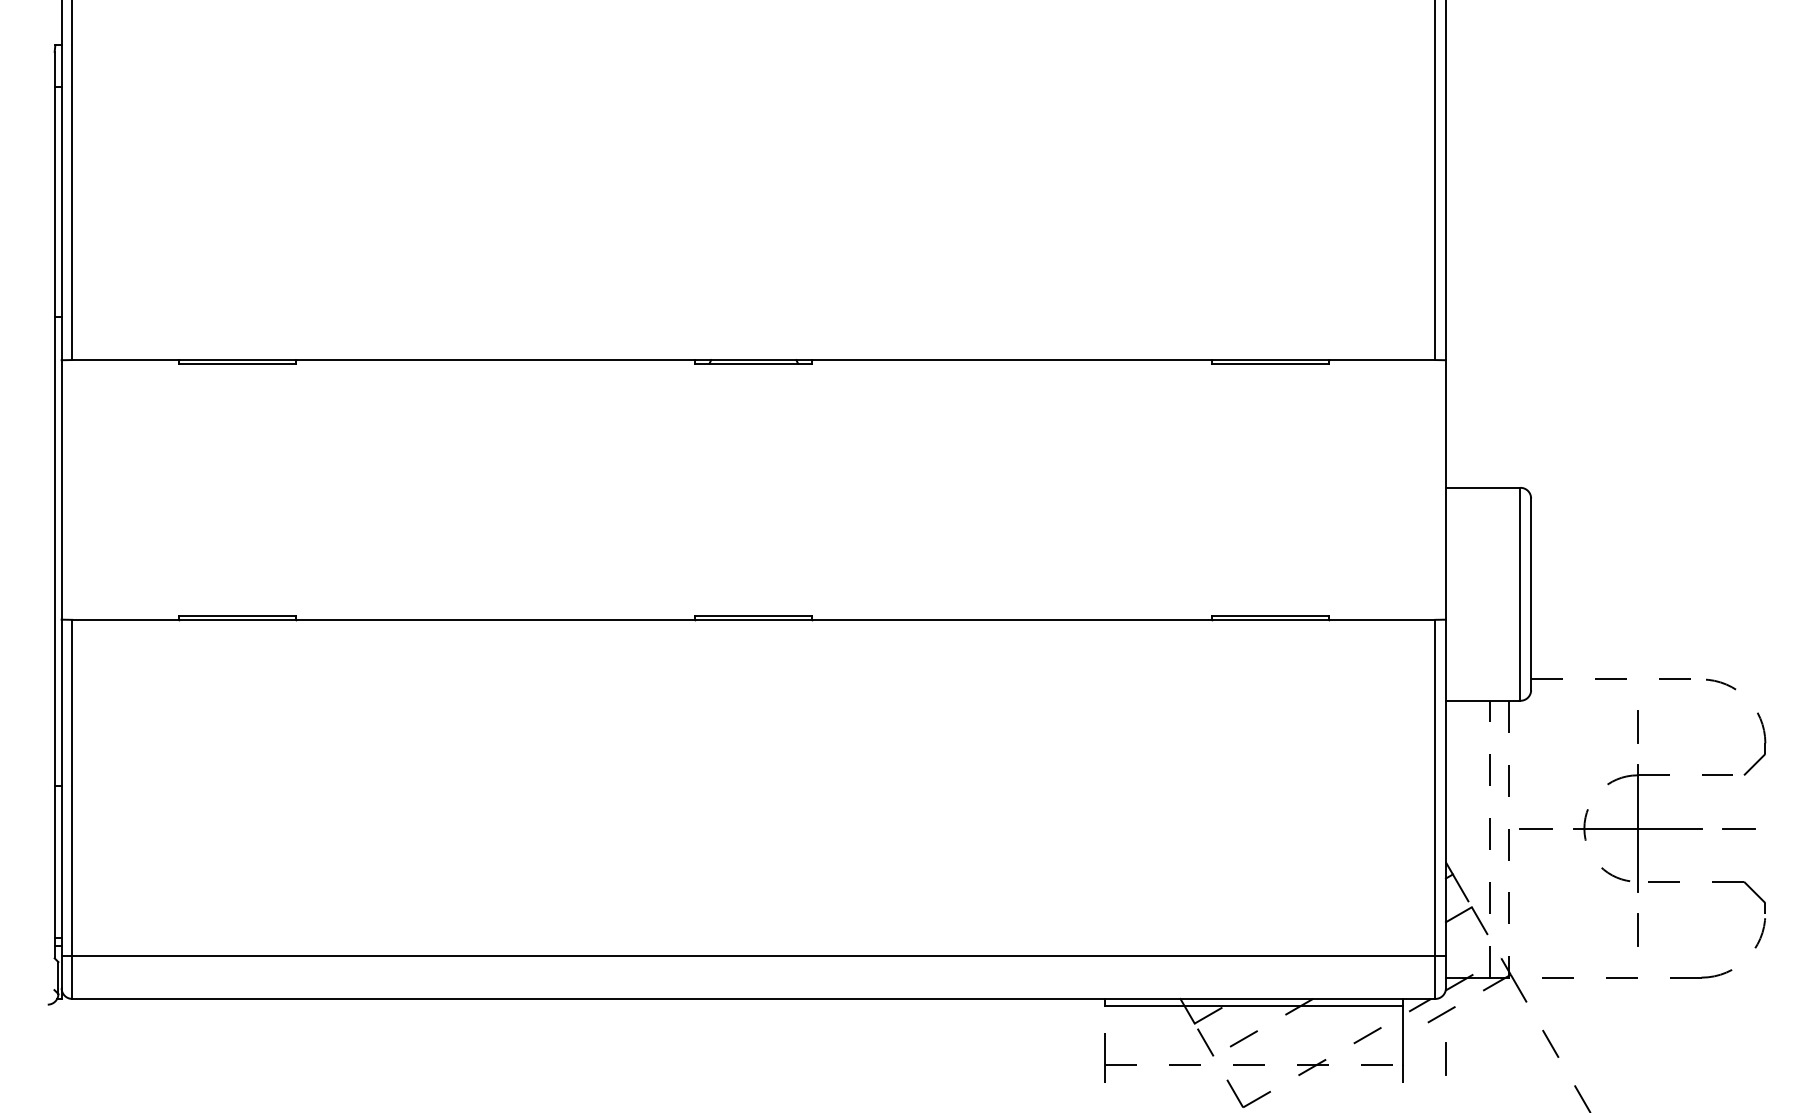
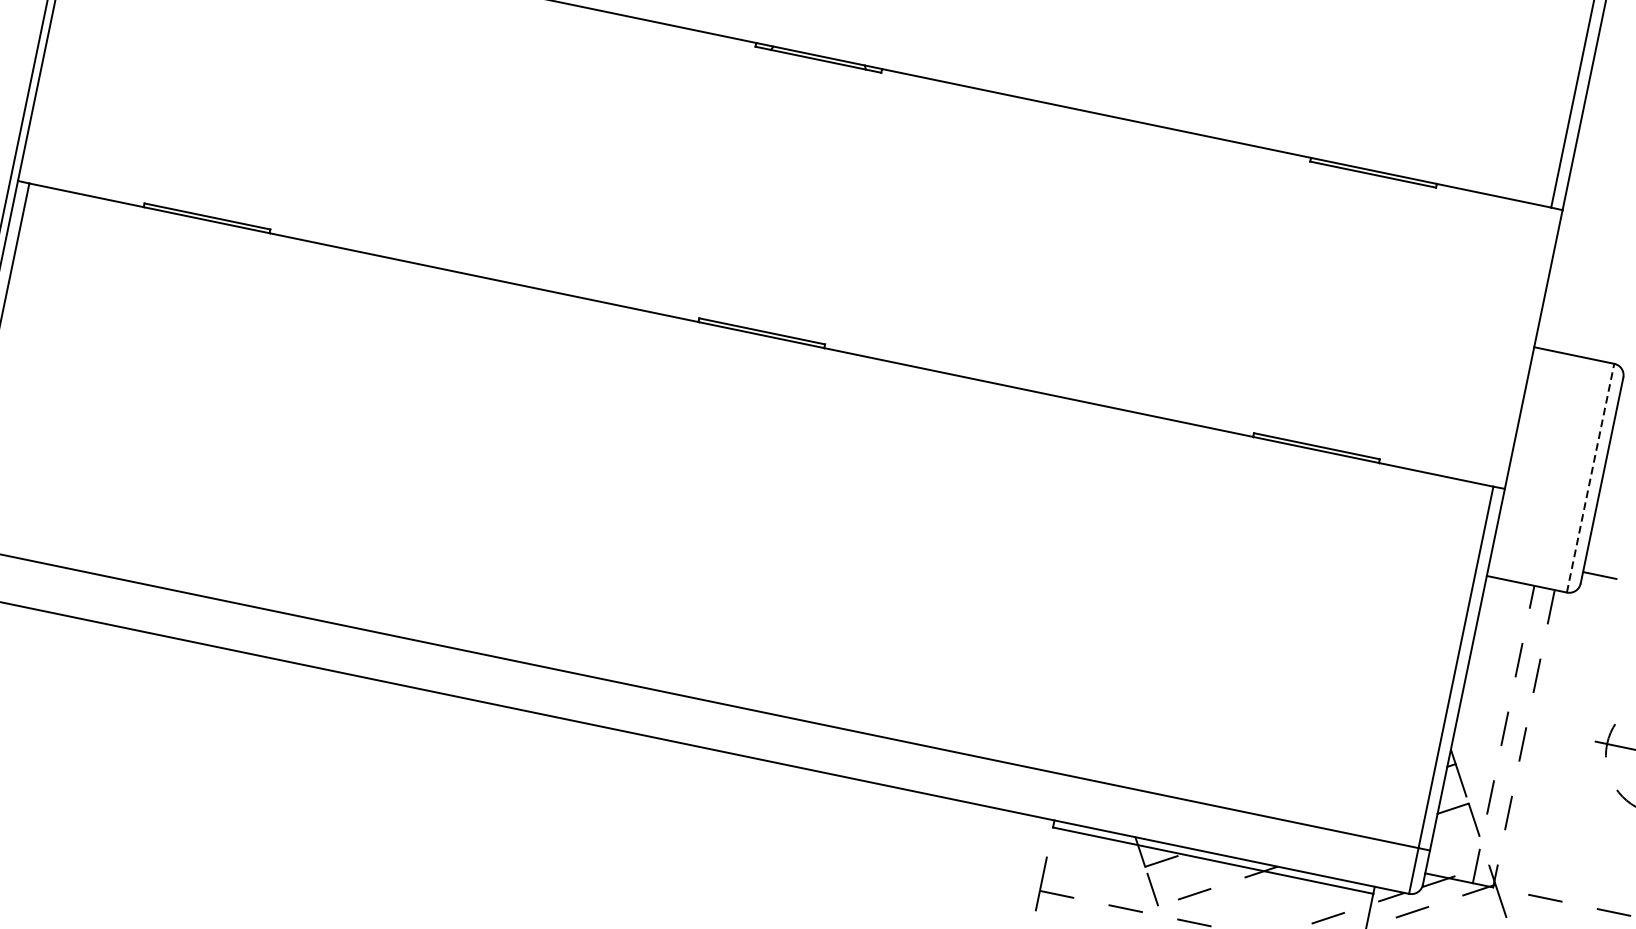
line: (1520, 593) -> (1590, 477), solid -> dashed
line: (1536, 828) -> (1555, 733), removed

